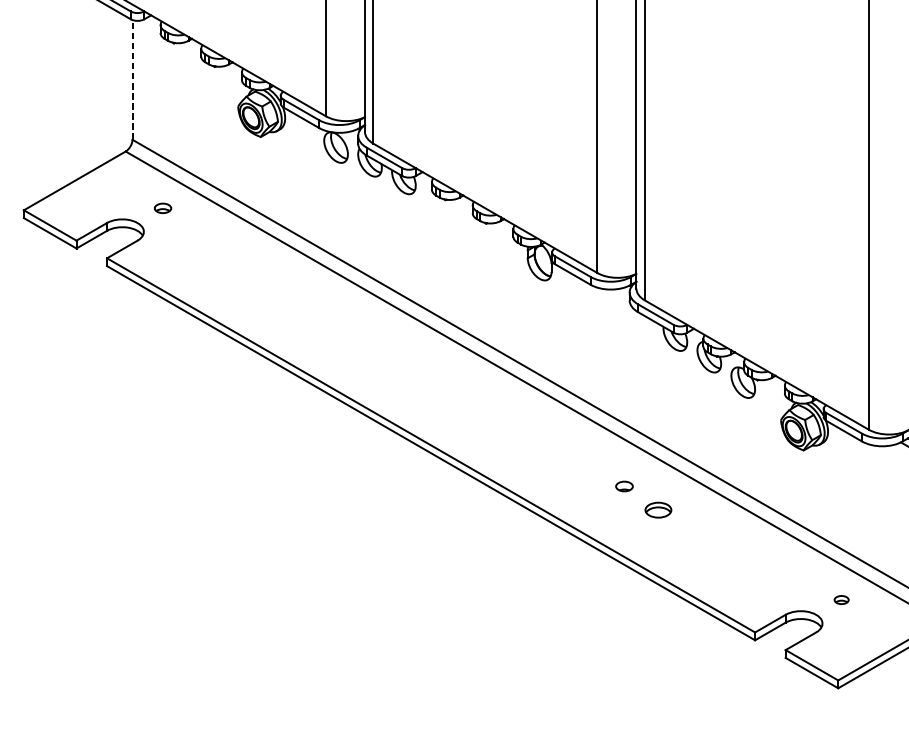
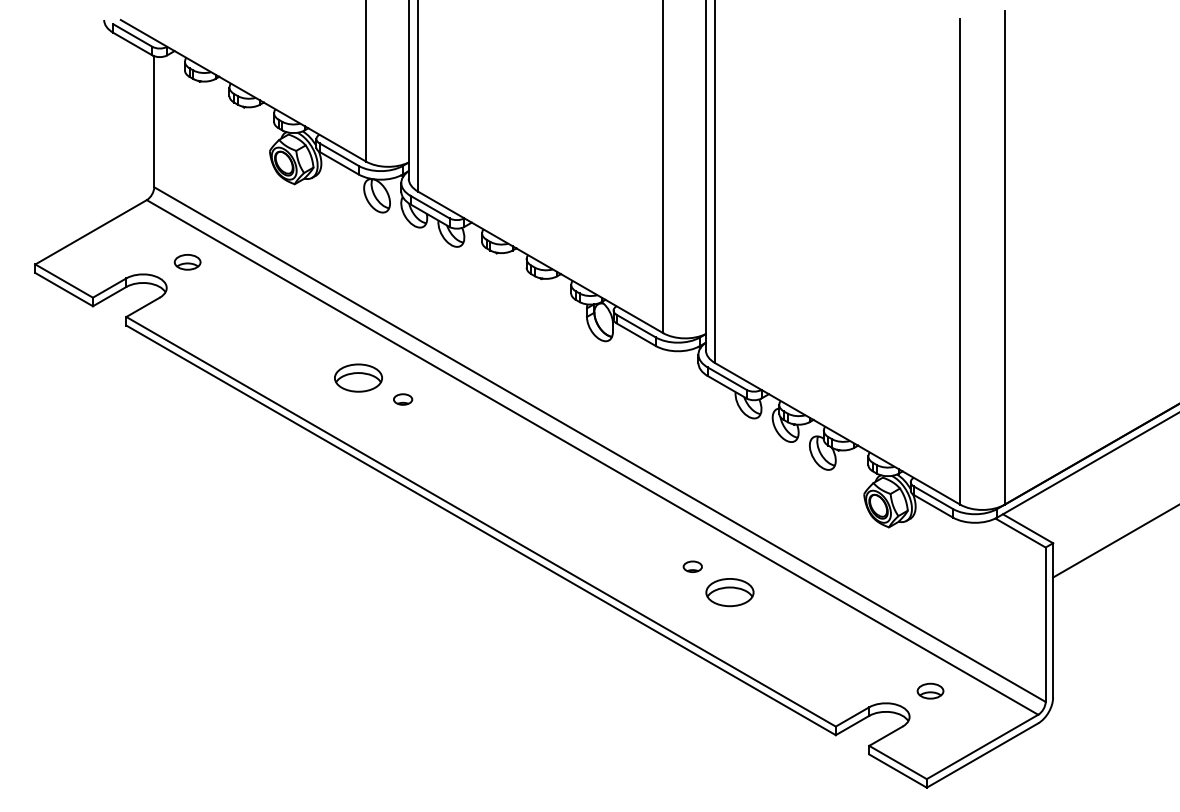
line: (132, 79) -> (154, 121), dashed -> solid
part: (162, 208) -> (187, 262), size x1.43
part: (319, 313) -> (358, 377), added
part: (360, 333) -> (403, 399), added
part: (658, 509) -> (729, 592), size x1.67
part: (841, 599) -> (930, 690), size x1.67

